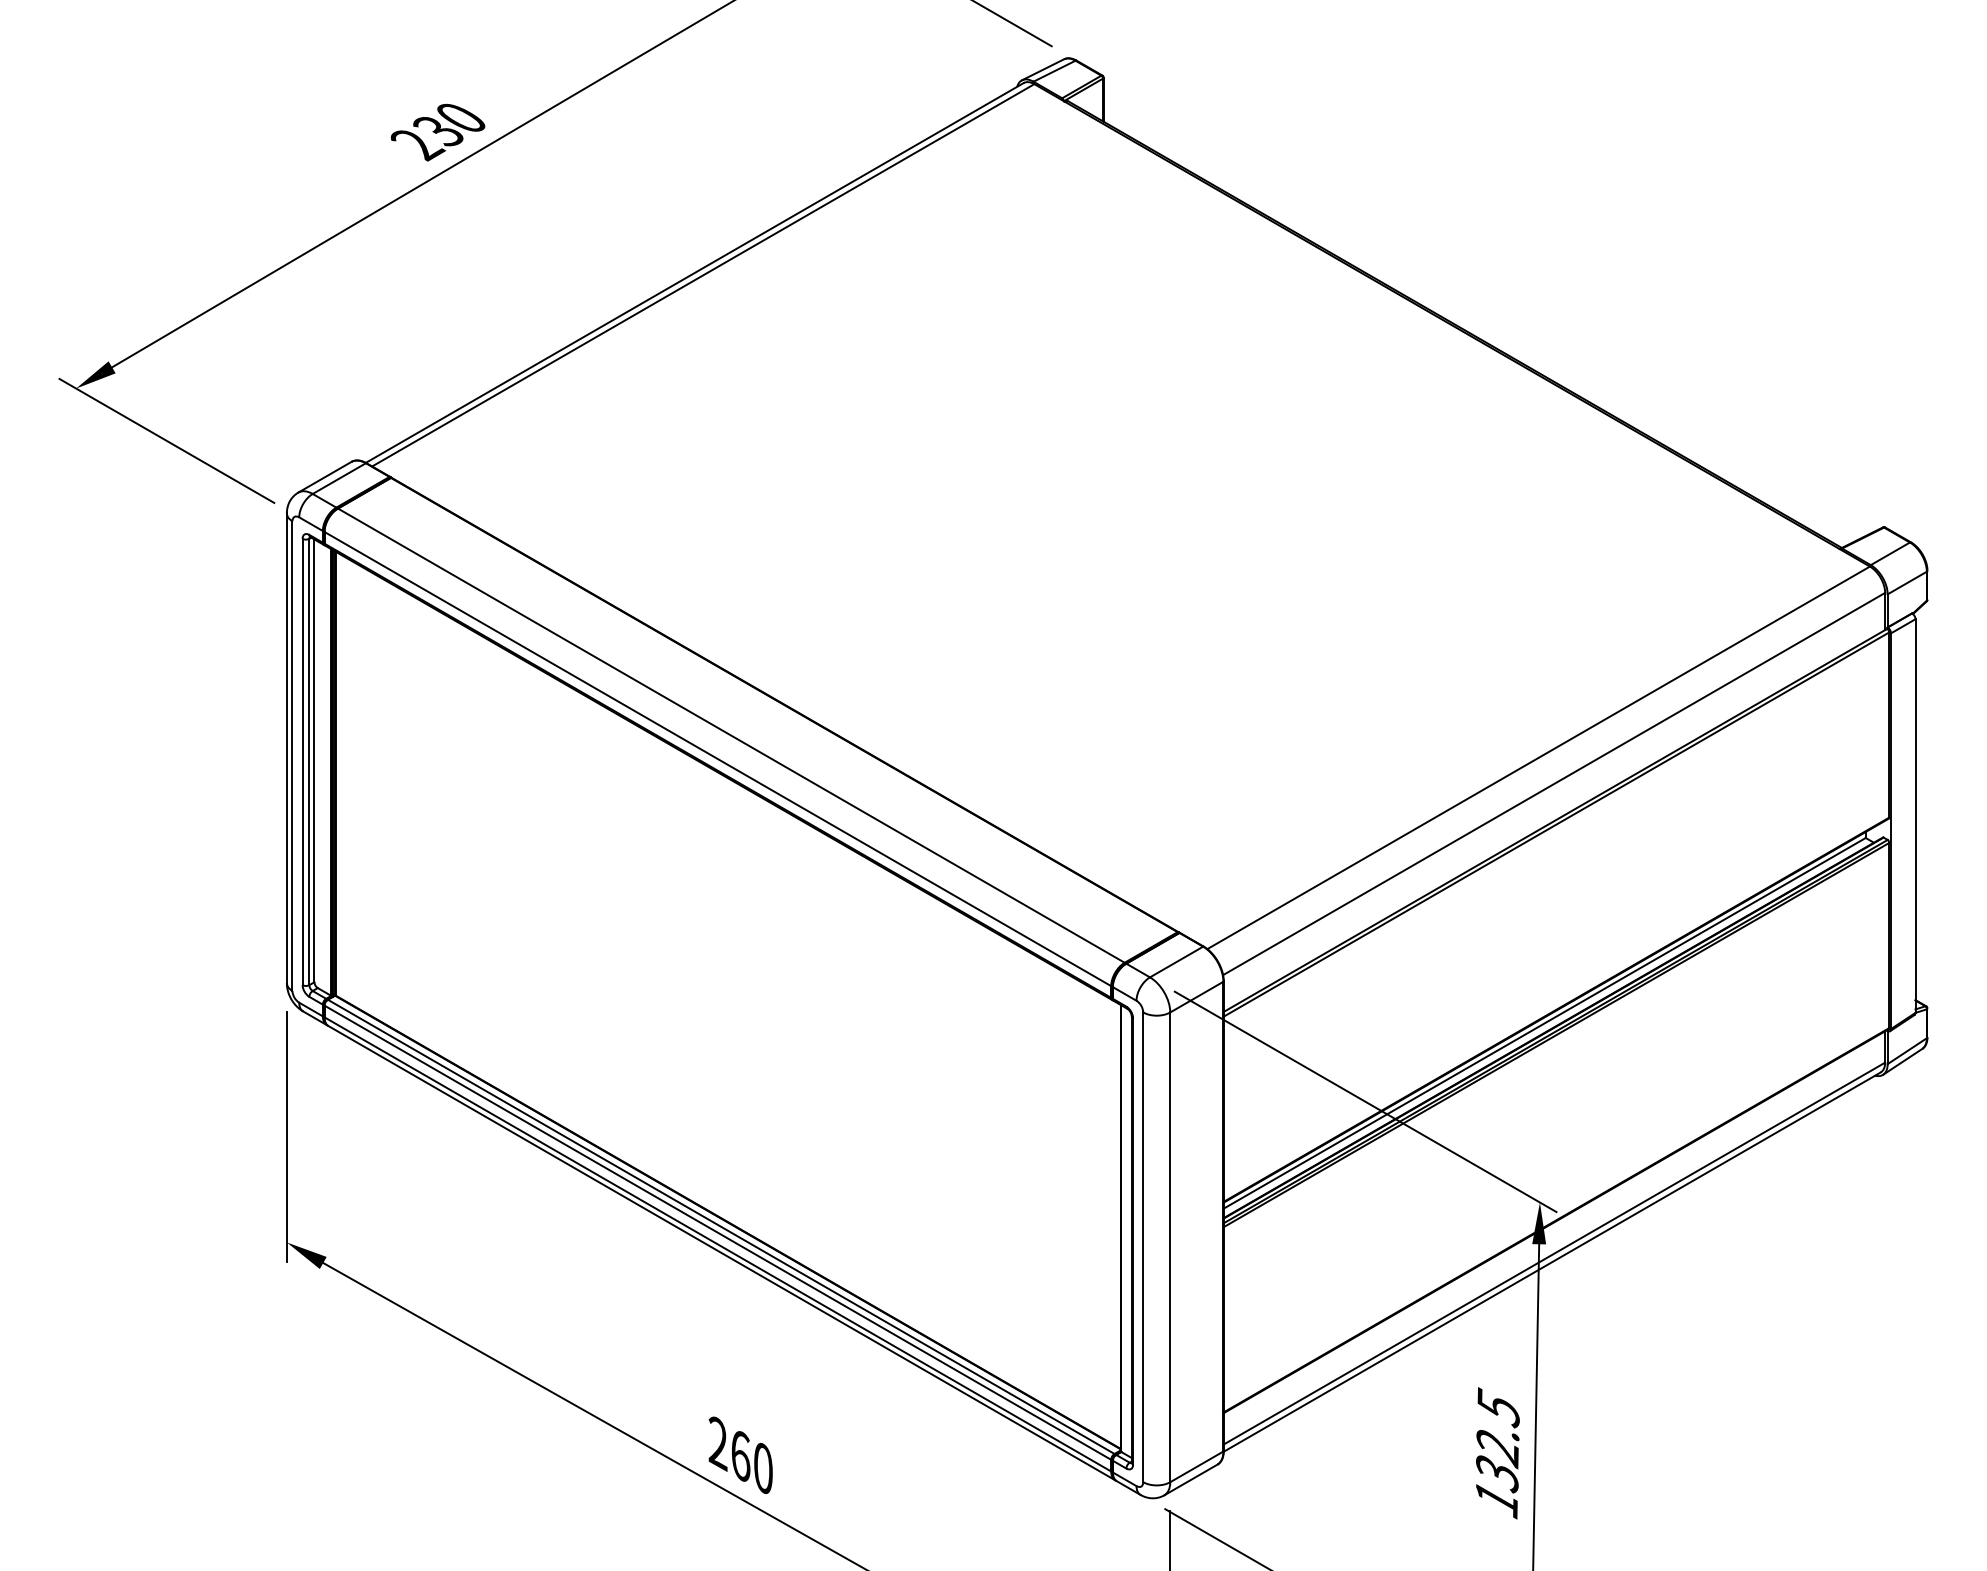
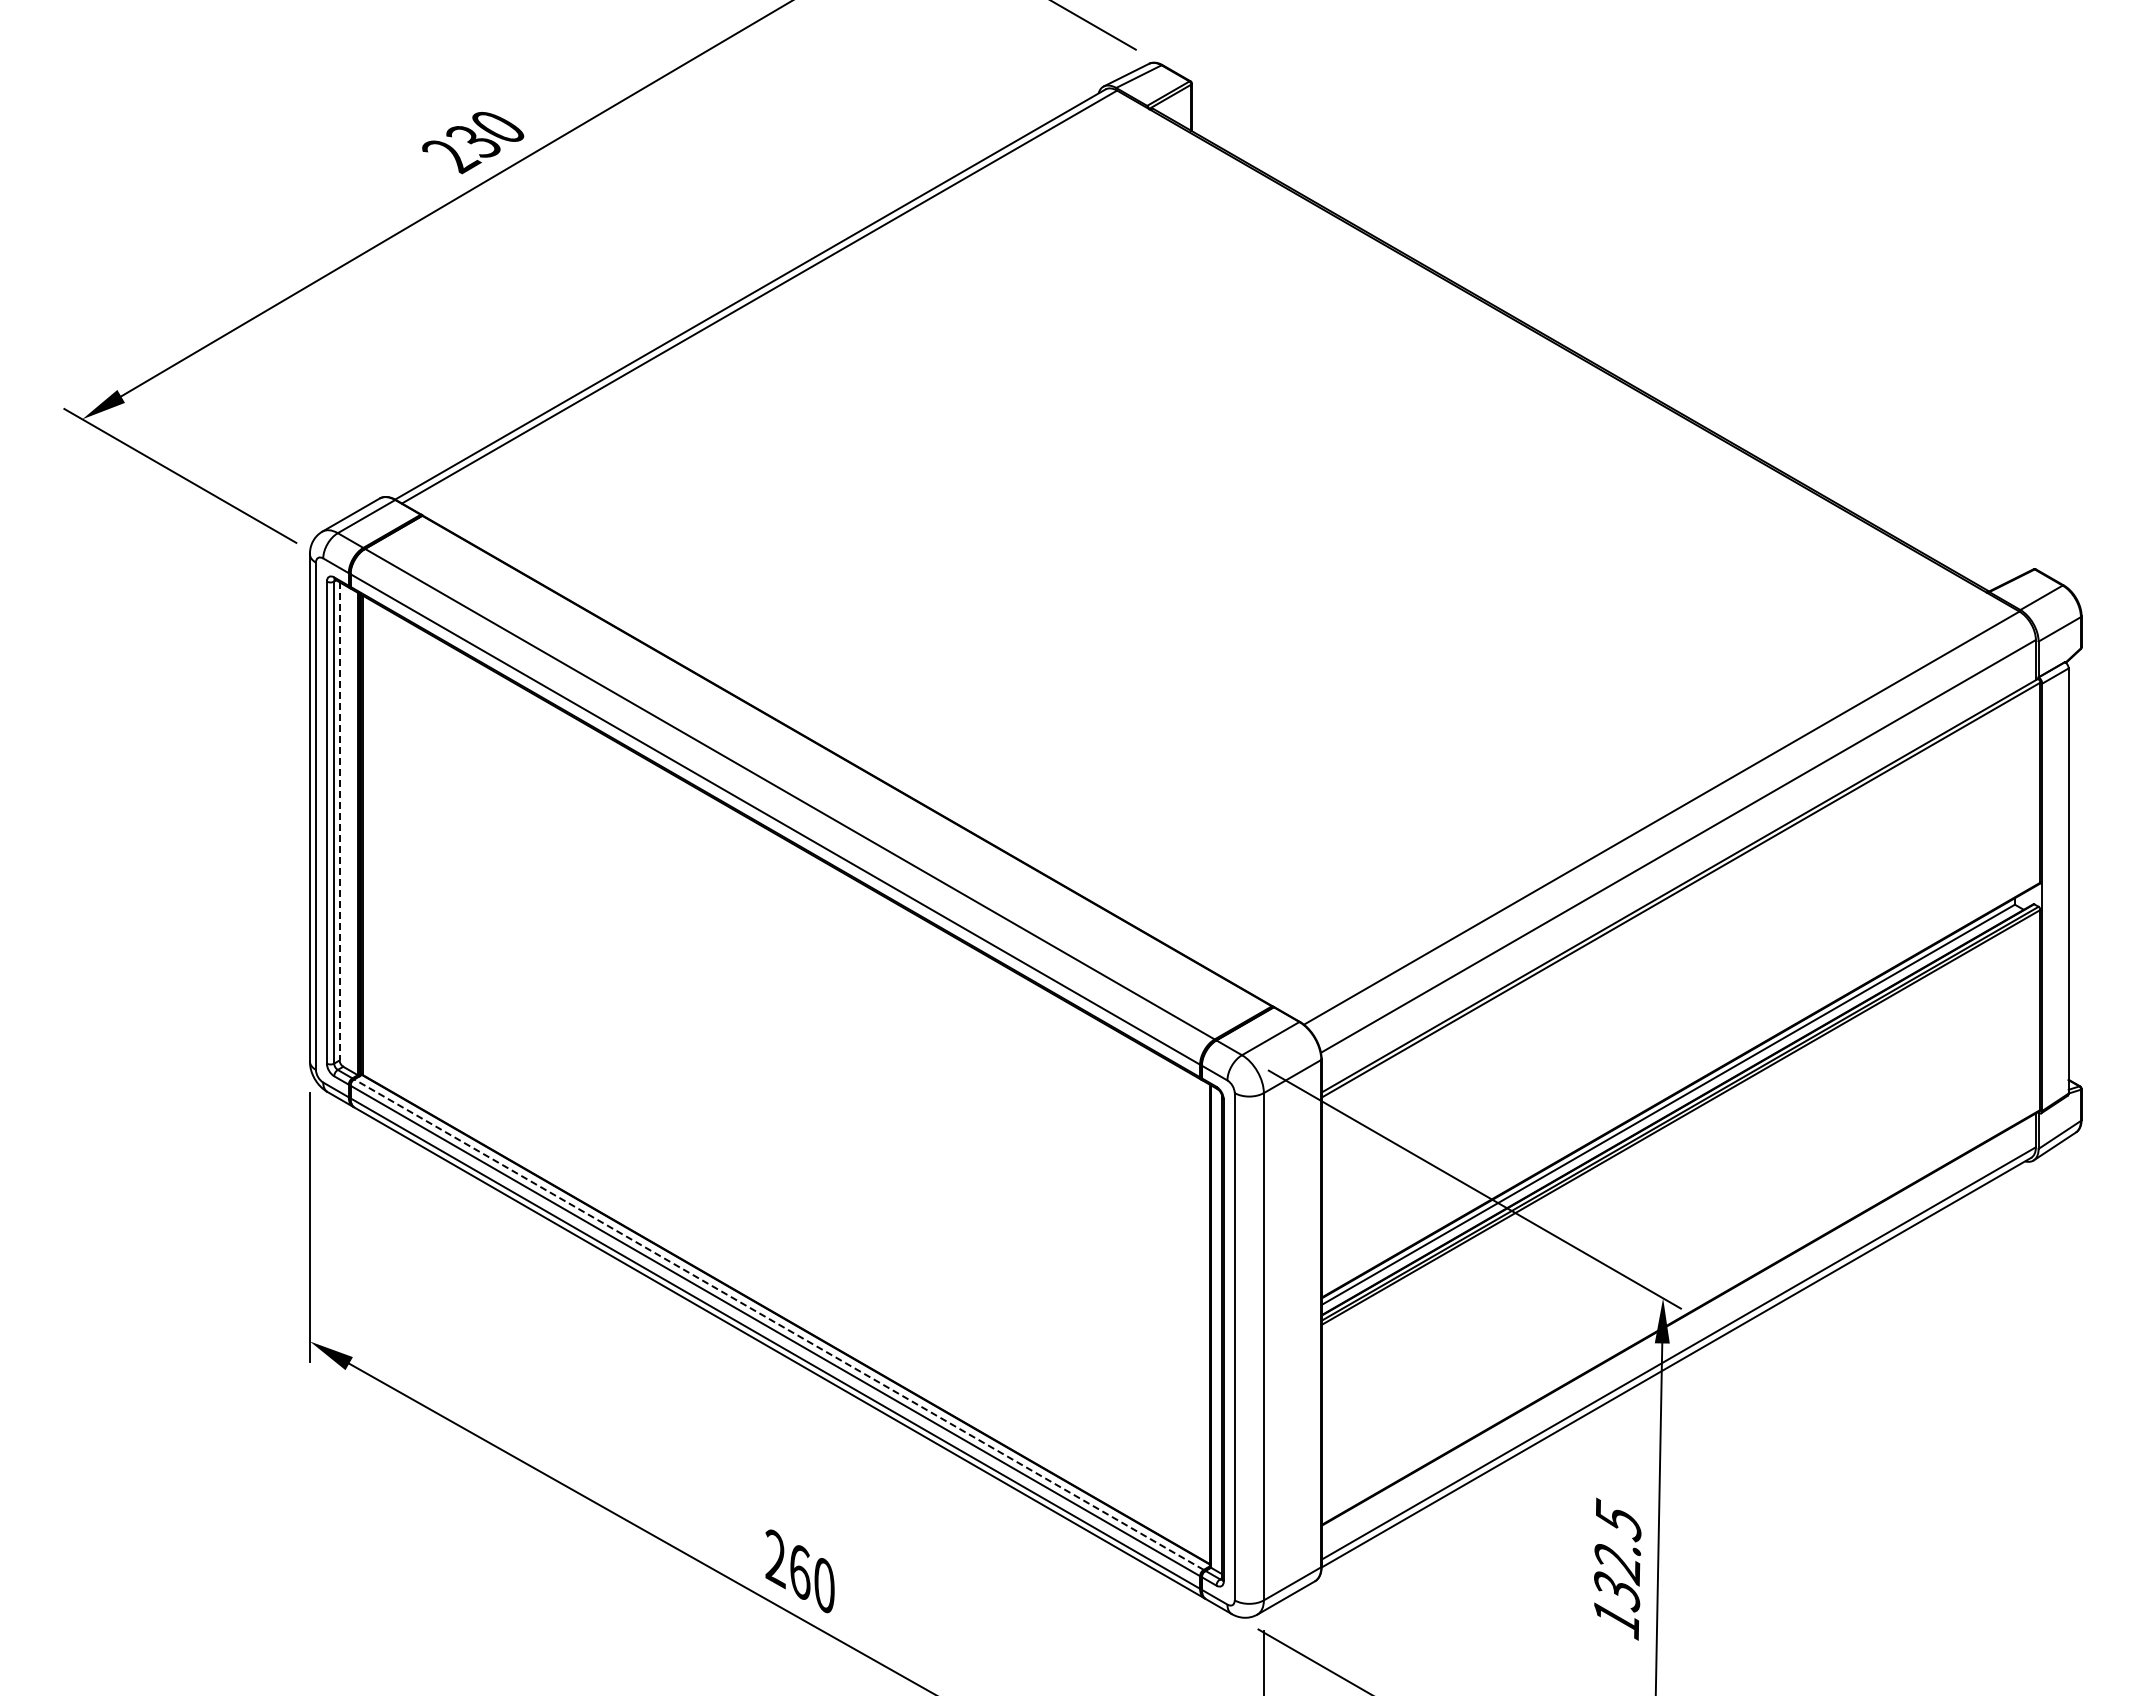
line: (314, 760) -> (339, 821), solid -> dashed
line: (720, 1226) -> (778, 1324), solid -> dashed

